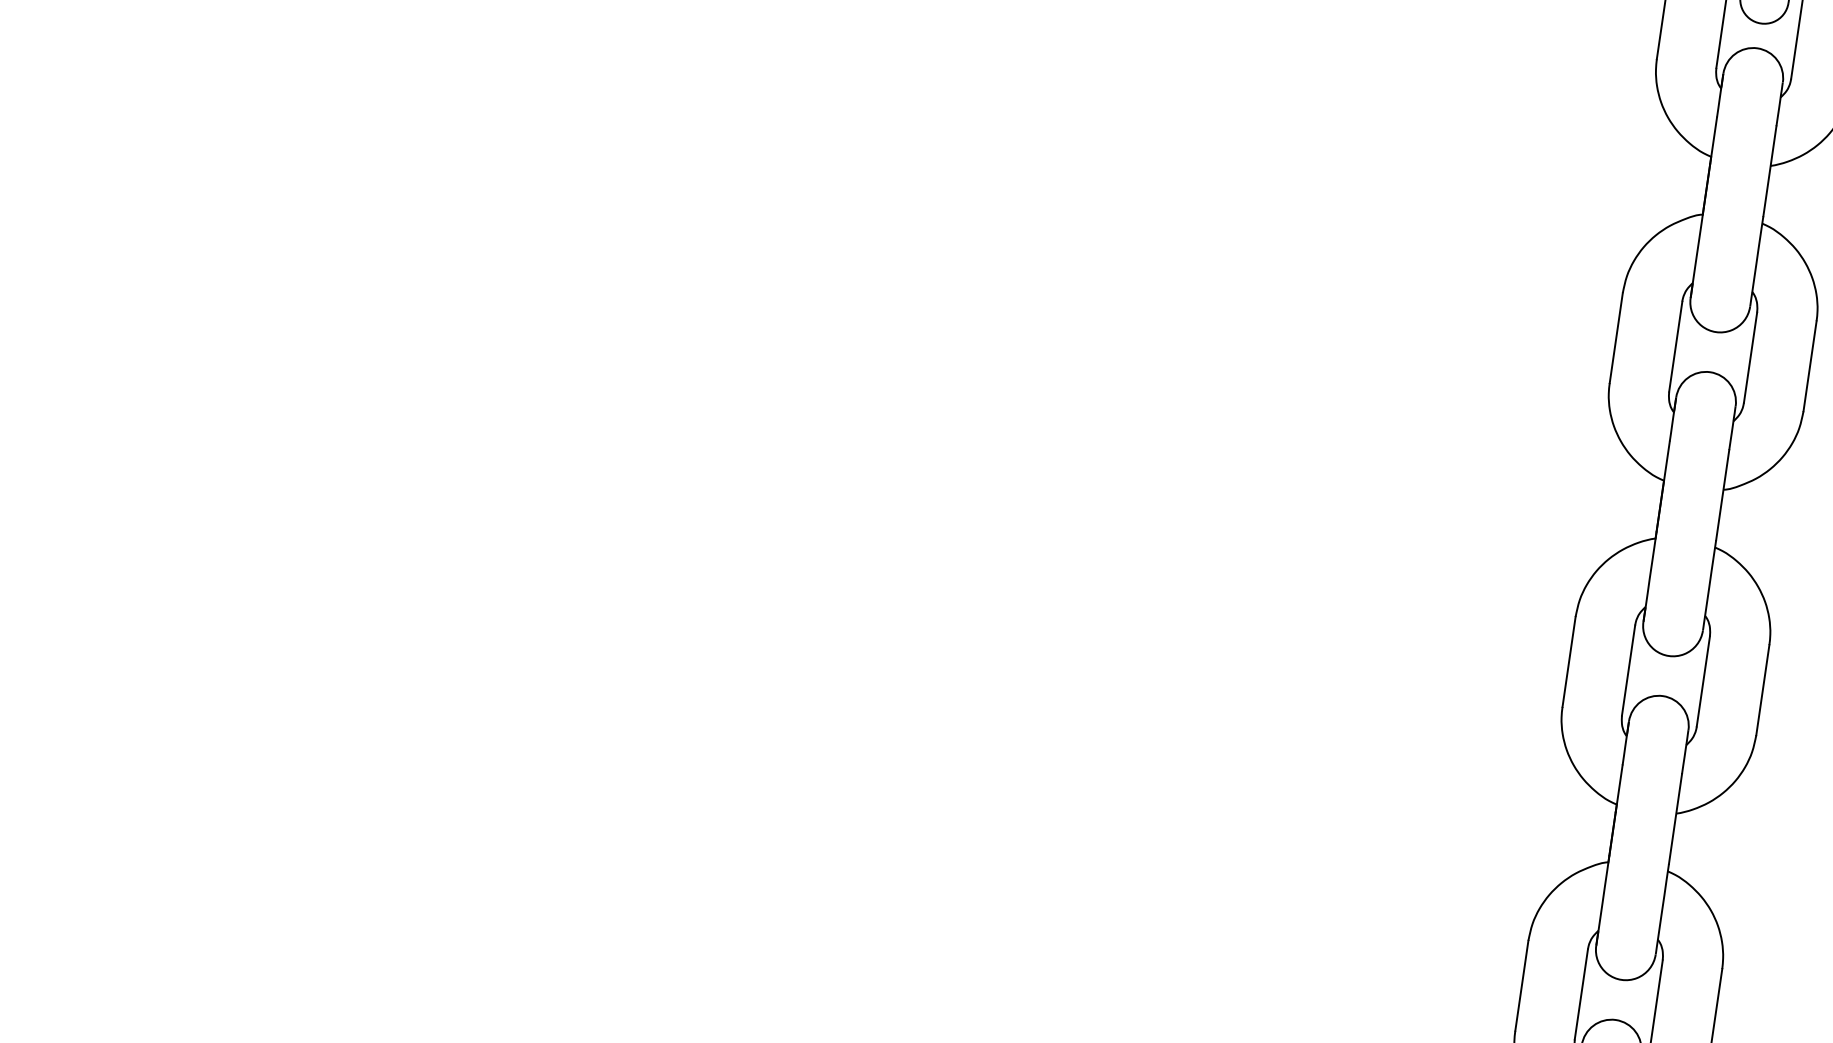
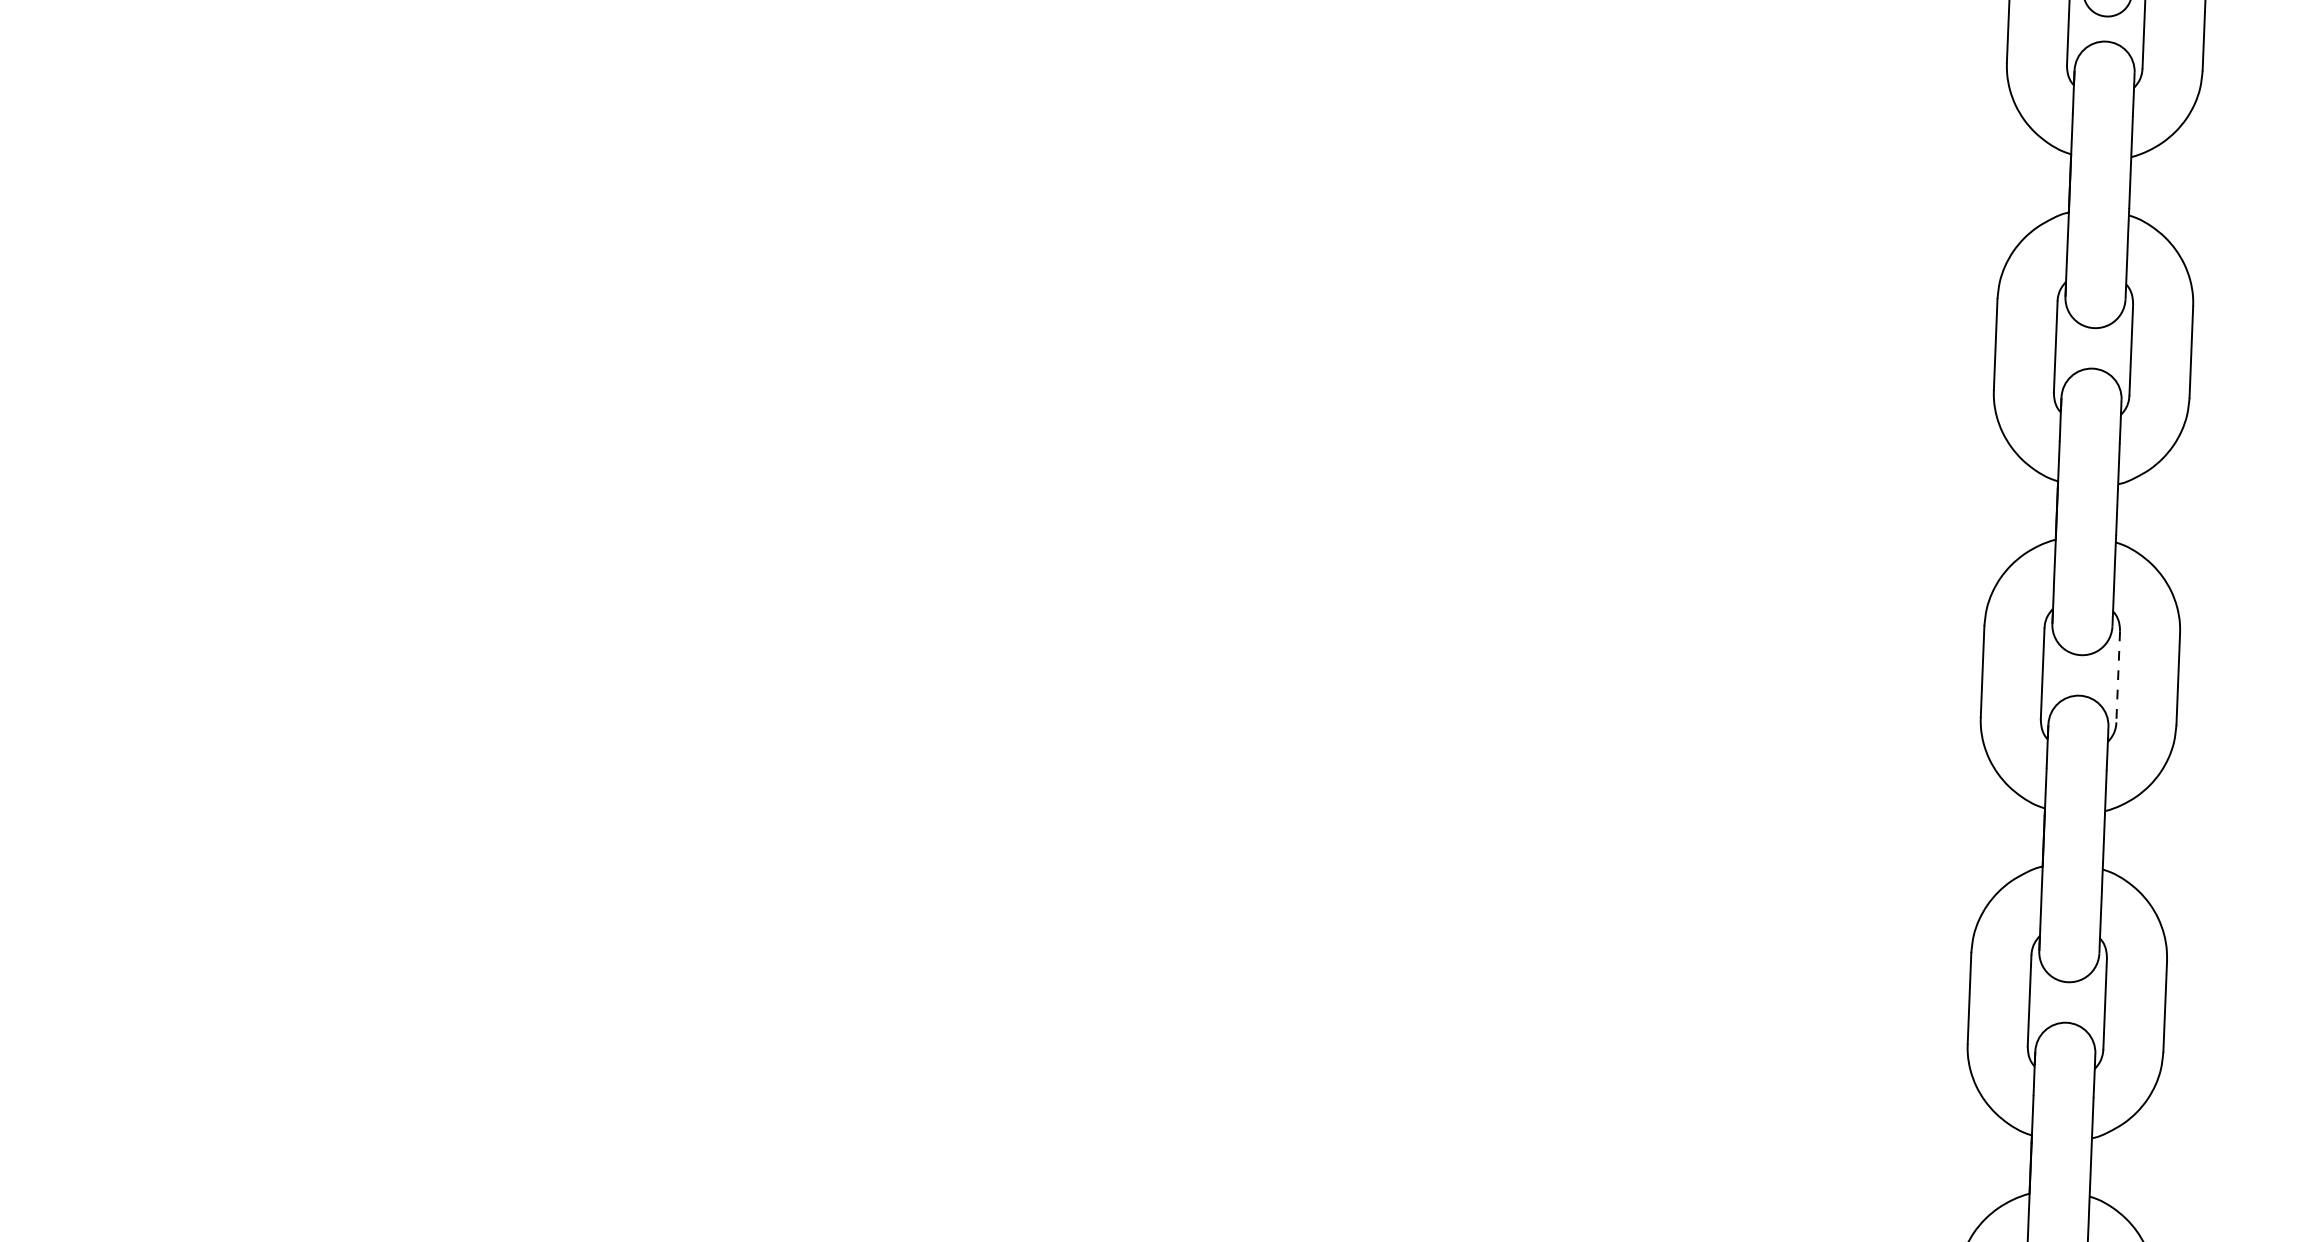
line: (1703, 682) -> (2118, 677), solid -> dashed

